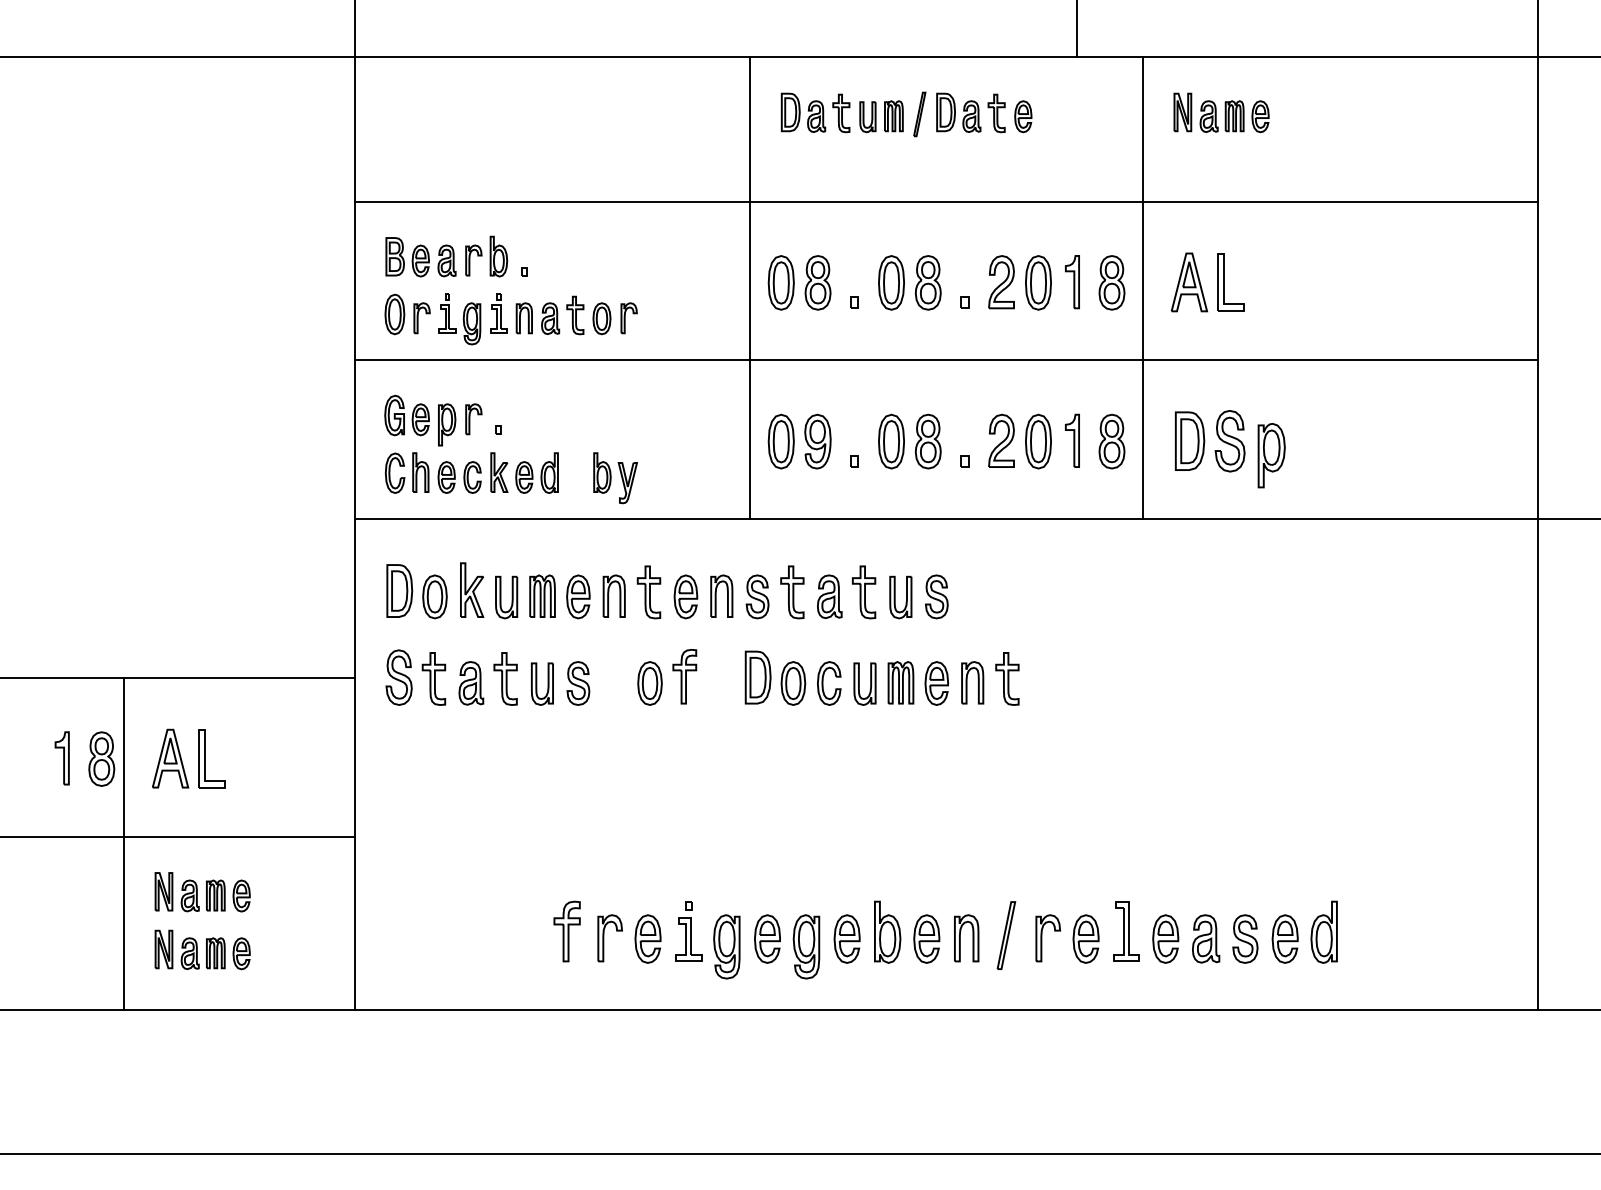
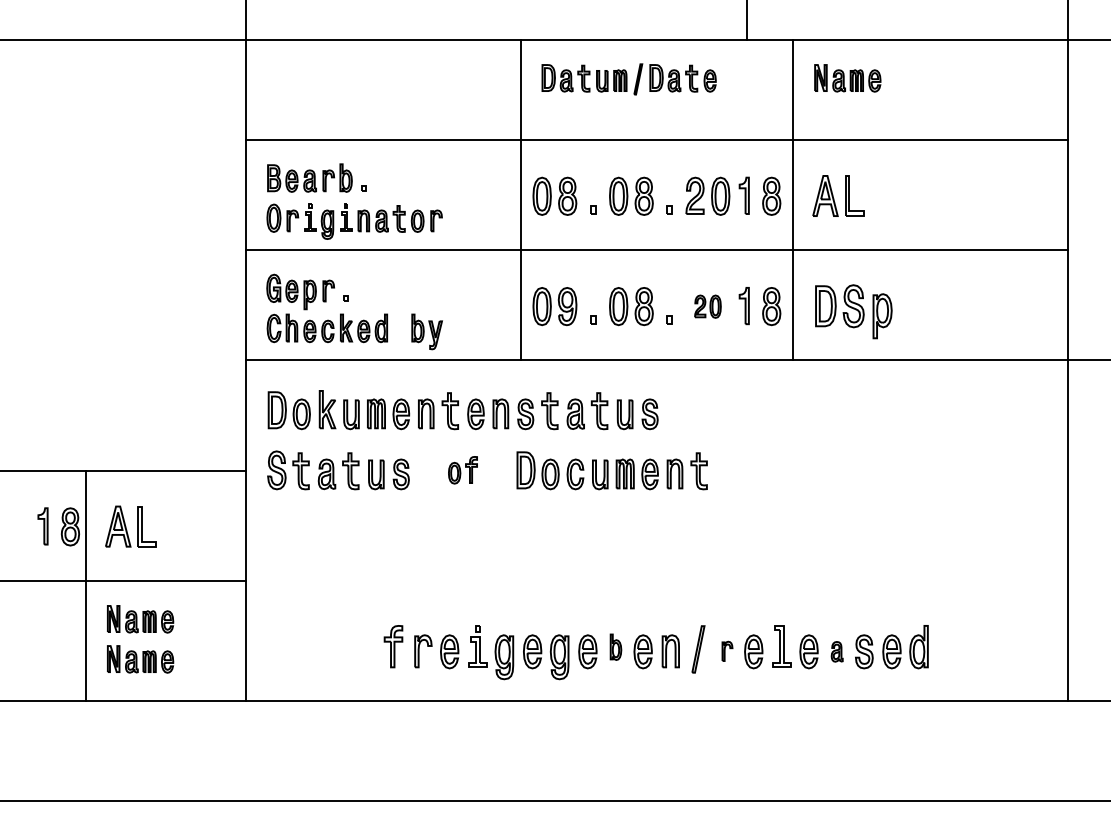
part: (1019, 441) -> (707, 306), size x0.6
part: (666, 677) -> (462, 470), size x0.7
part: (886, 932) -> (615, 647), size x0.6
part: (1048, 938) -> (727, 651), size x0.6
part: (1206, 938) -> (837, 651), size x0.6

